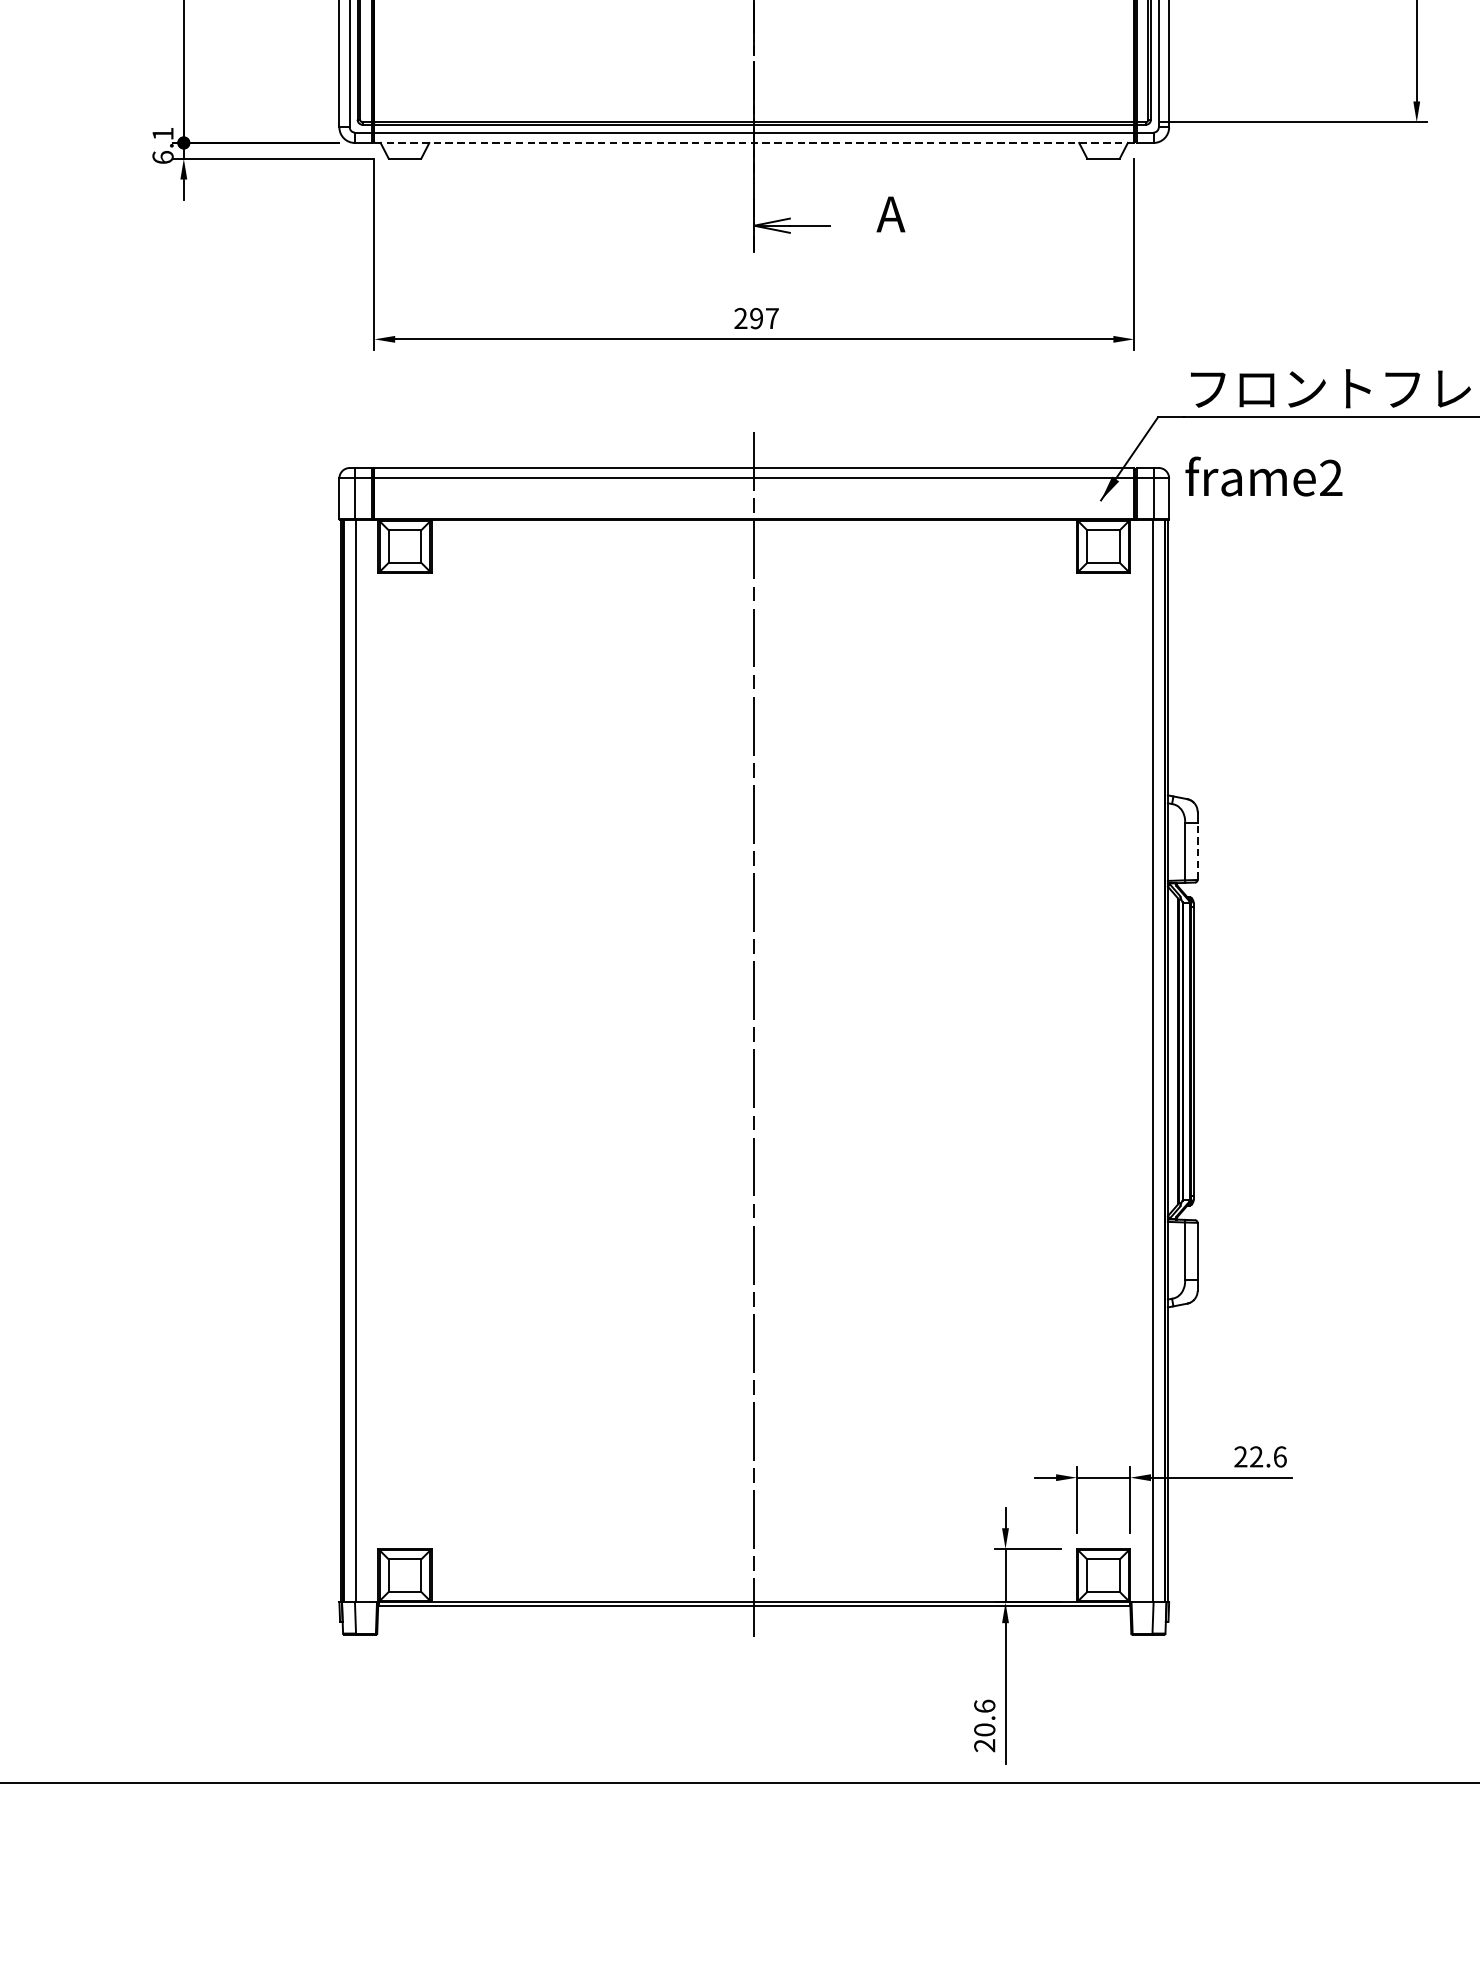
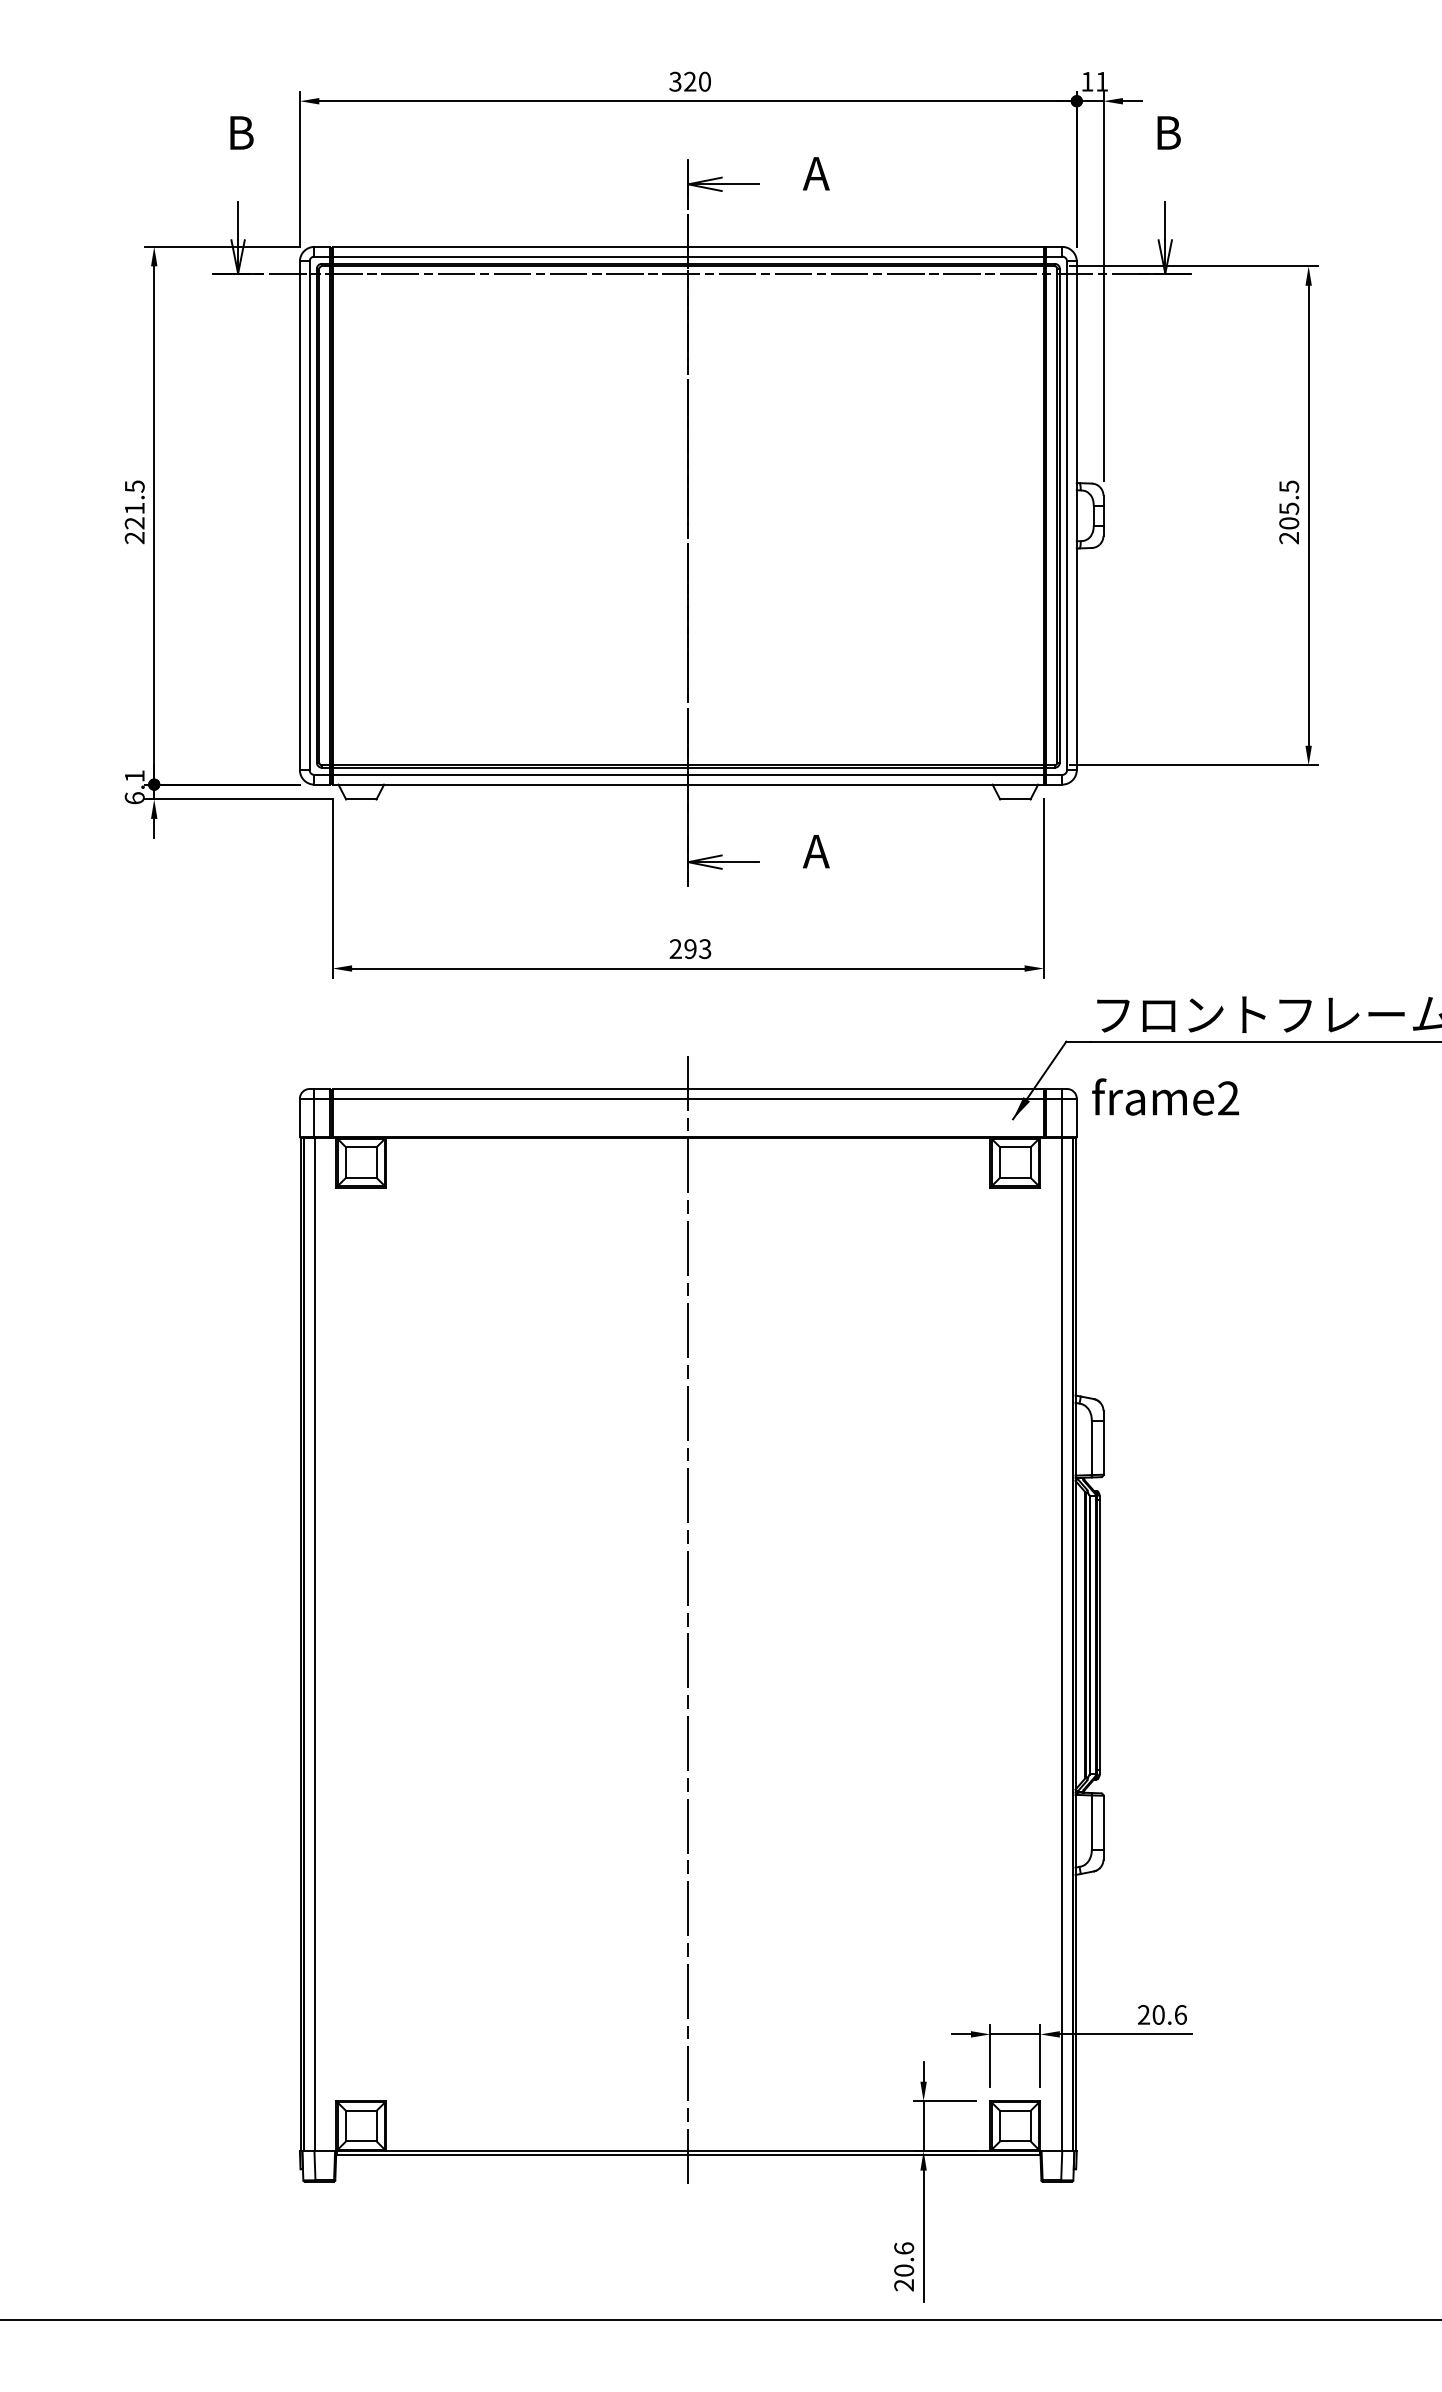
line: (754, 142) -> (688, 784), dashed -> solid
text: (772, 319) -> (705, 949), 297 -> 293
line: (1197, 850) -> (1103, 1447), dashed -> solid
text: (1256, 1456) -> (1158, 2014), 22.6 -> 20.6

